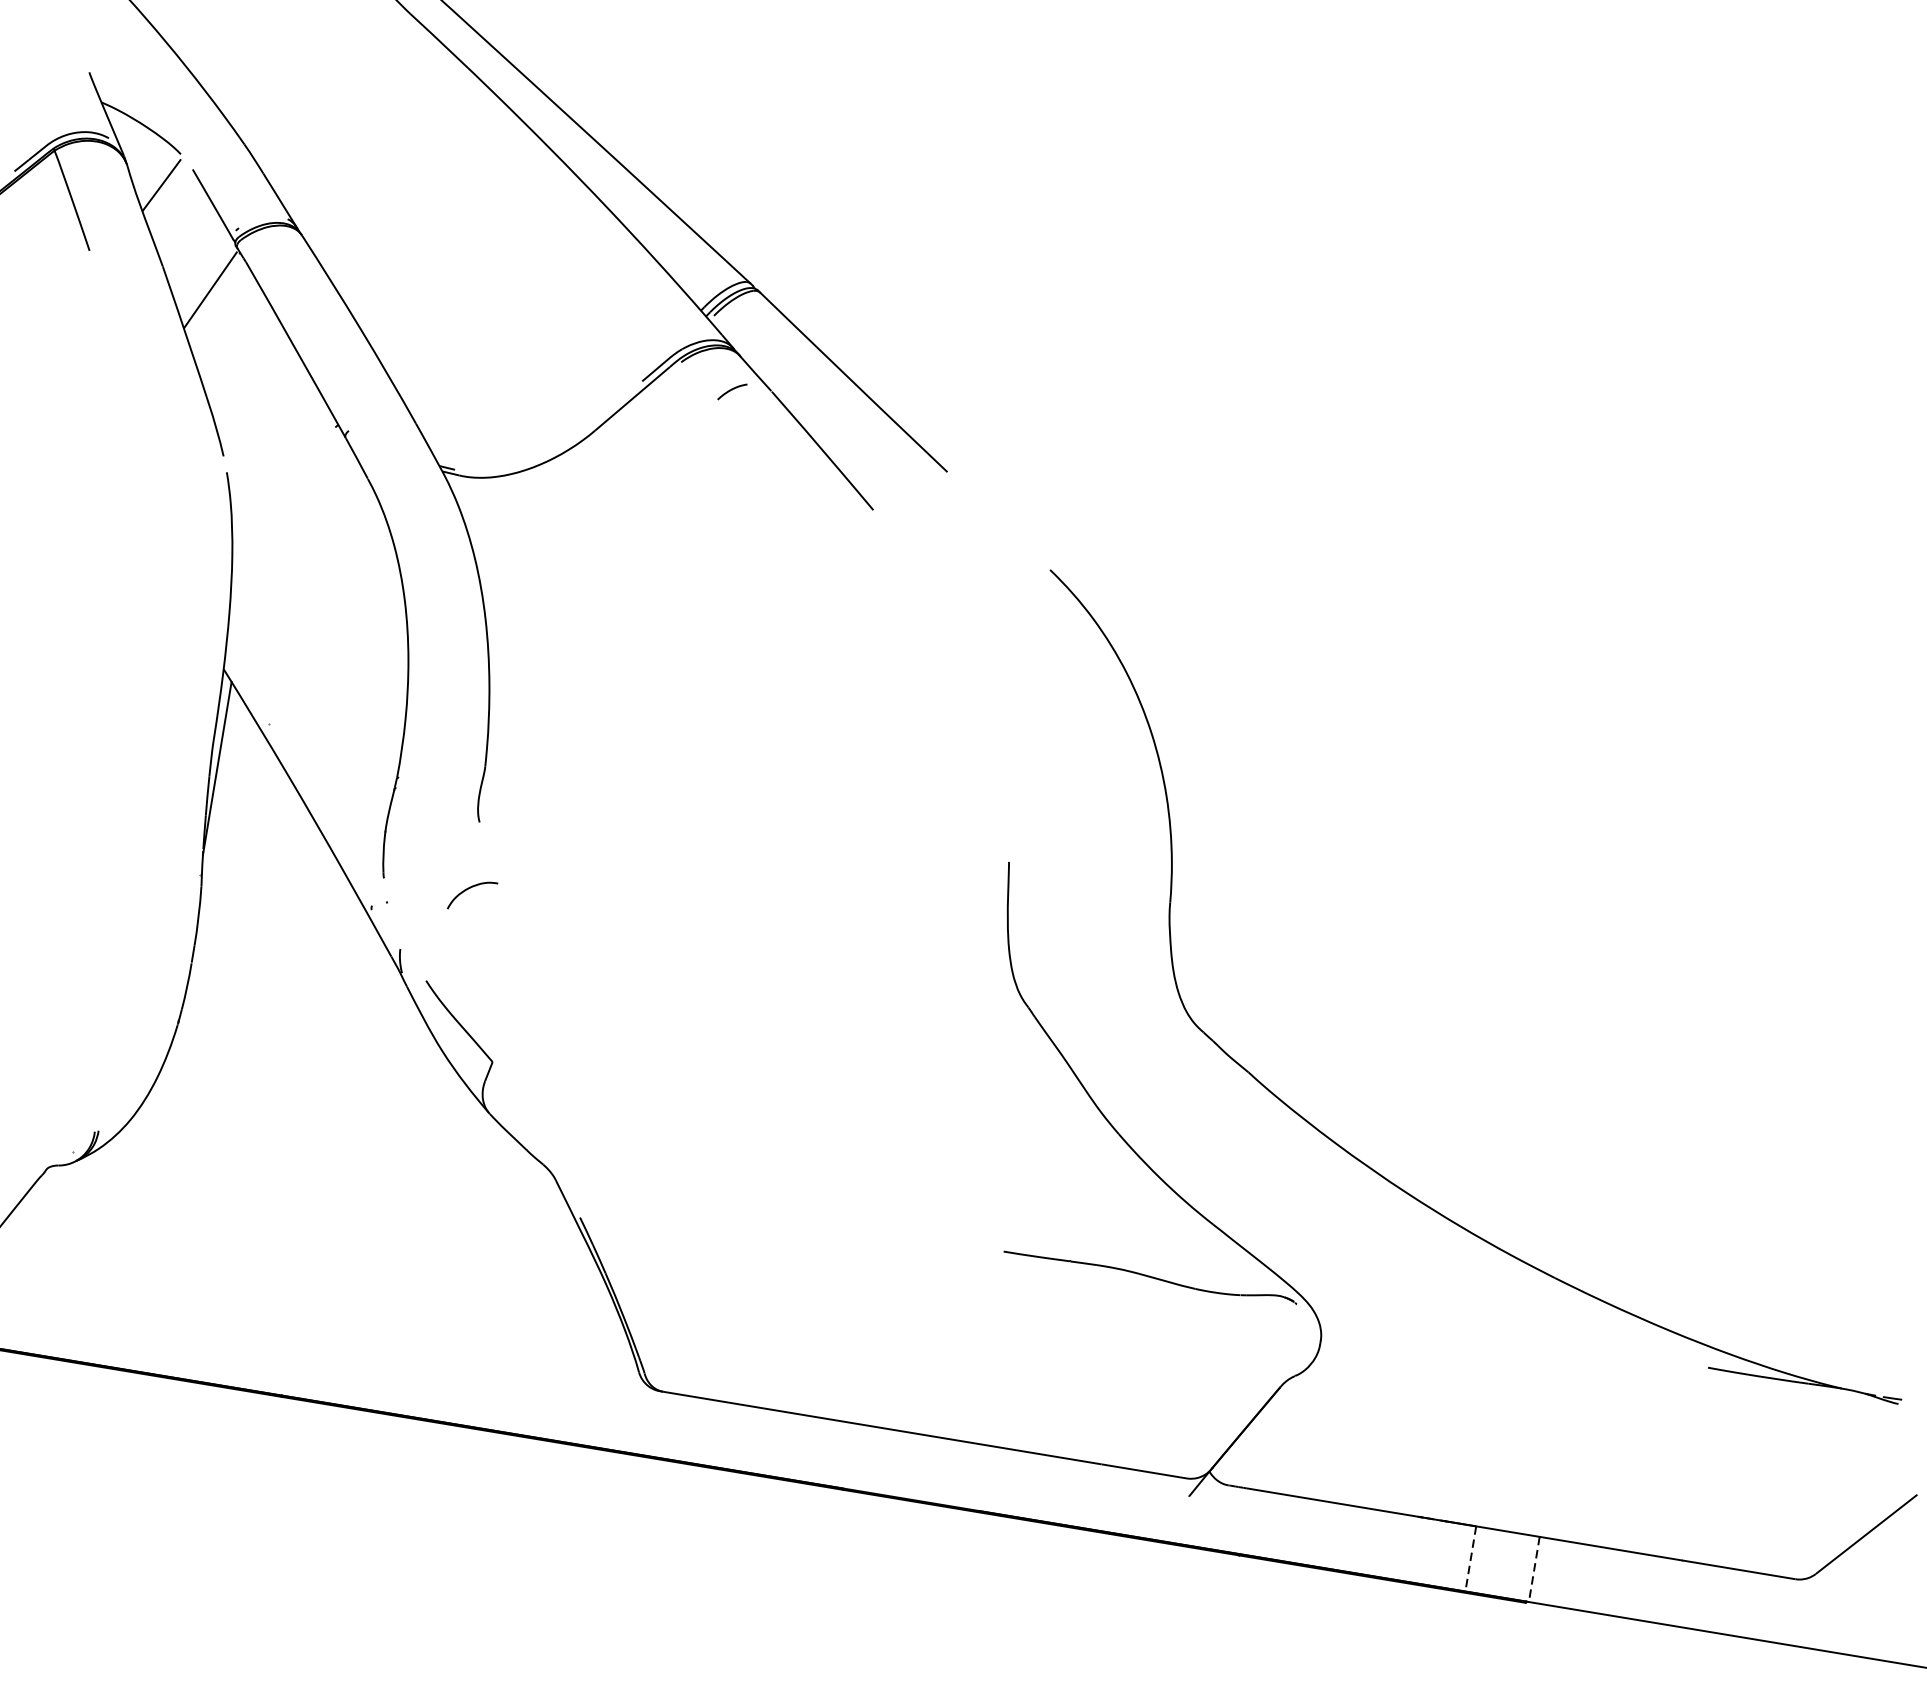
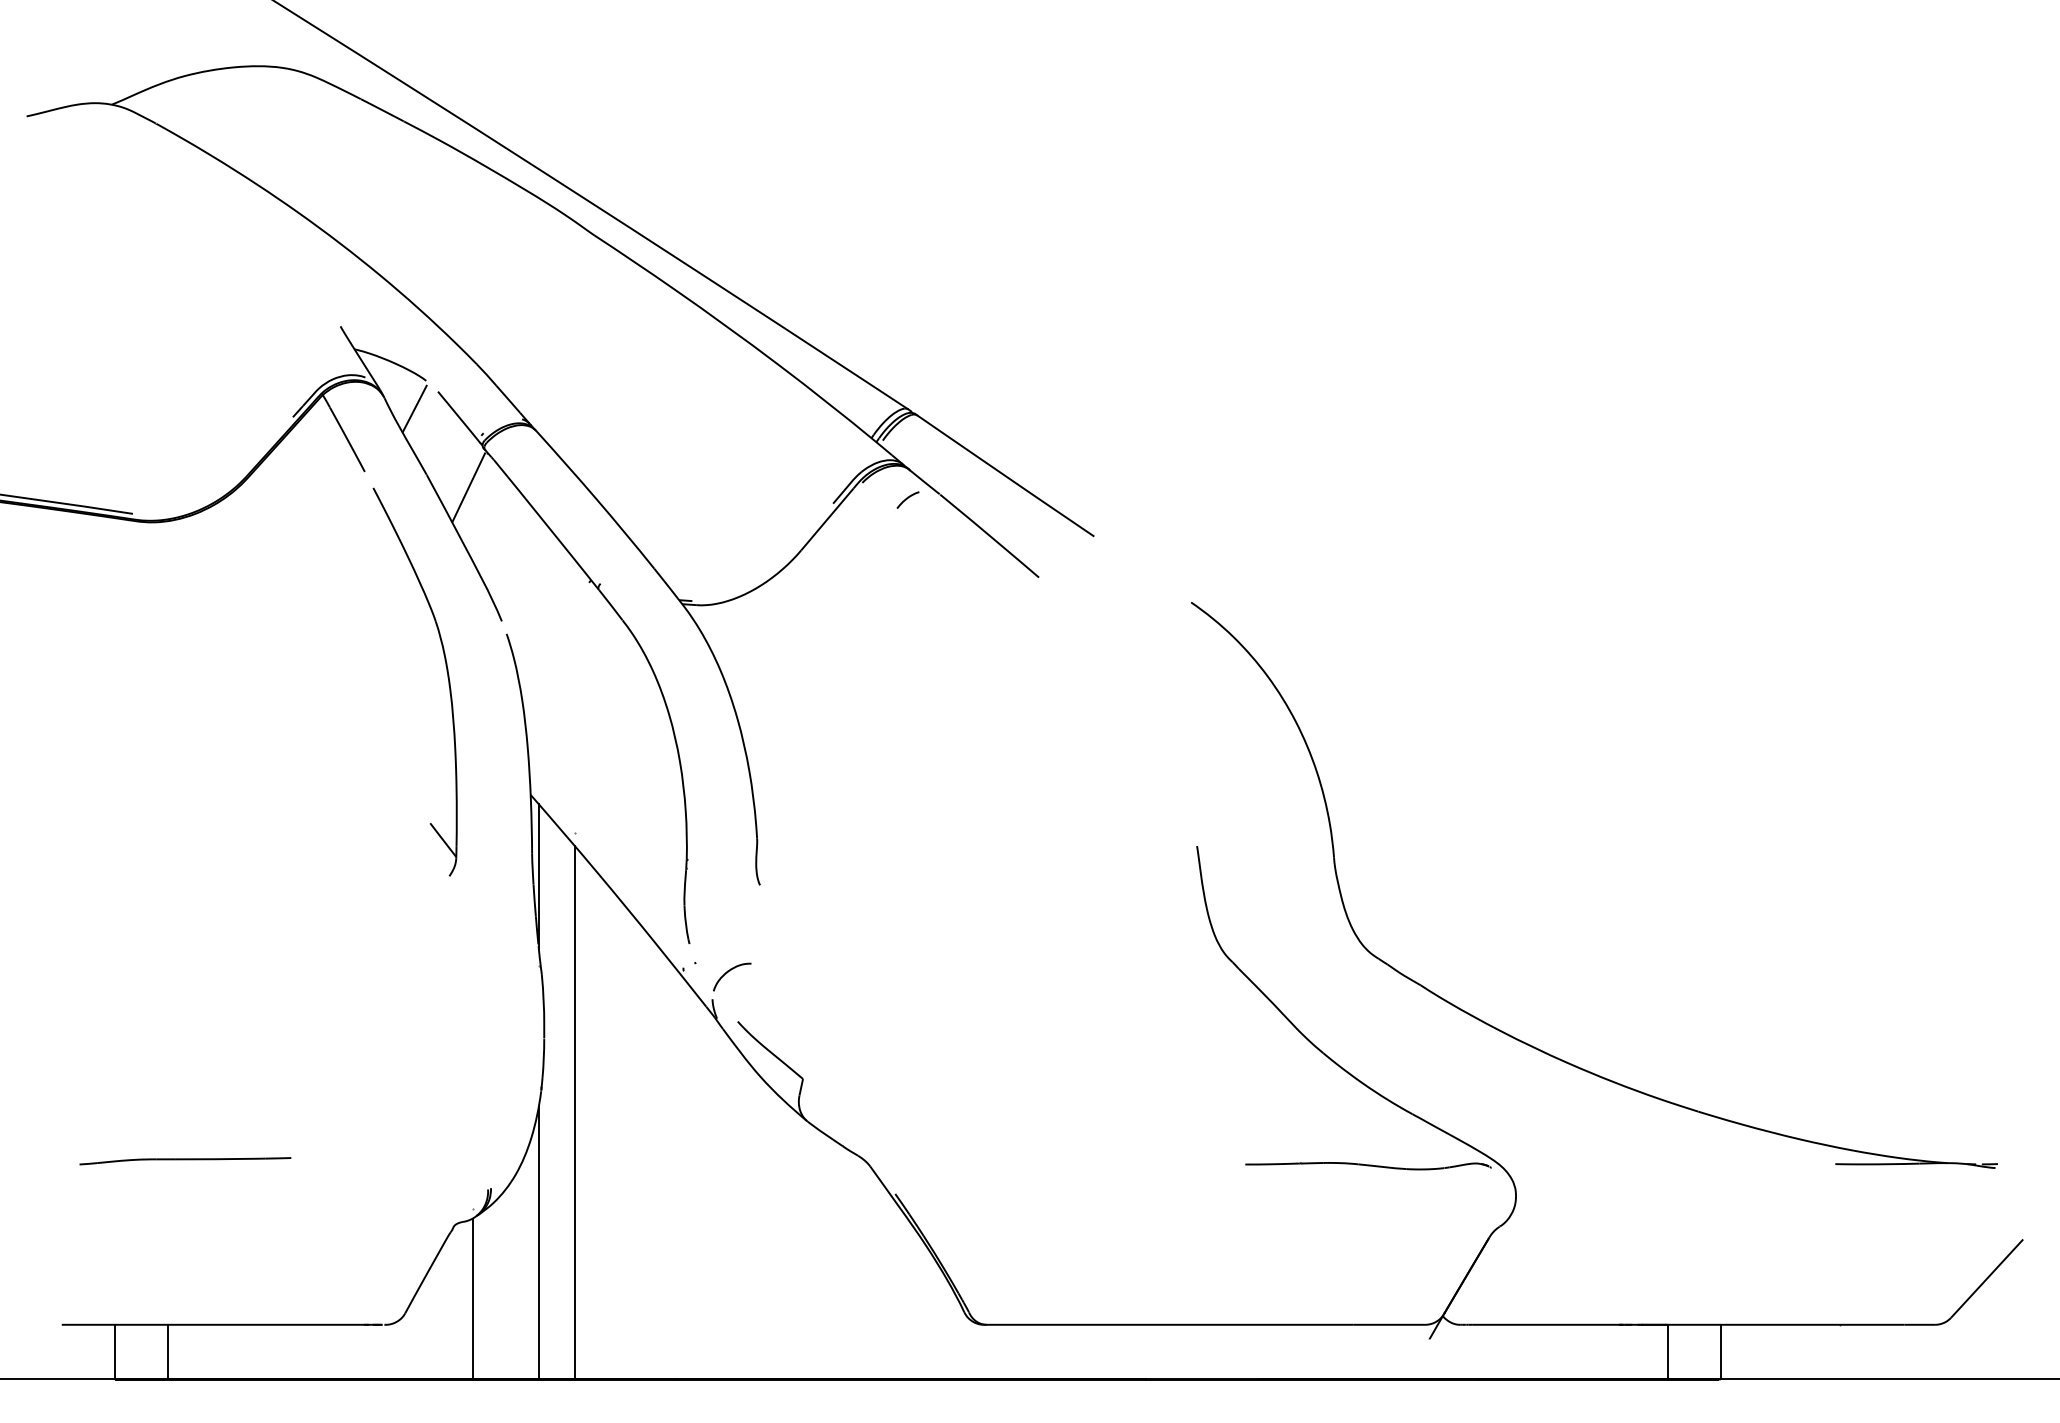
part: (147, 513) -> (447, 678), added
curve: (469, 889) -> (728, 972), moved
line: (213, 1056) -> (574, 1112), added
line: (144, 1204) -> (538, 1242), added
line: (54, 1258) -> (472, 1298), added
line: (1470, 1559) -> (1667, 1352), dashed -> solid
line: (1533, 1569) -> (1720, 1352), dashed -> solid

